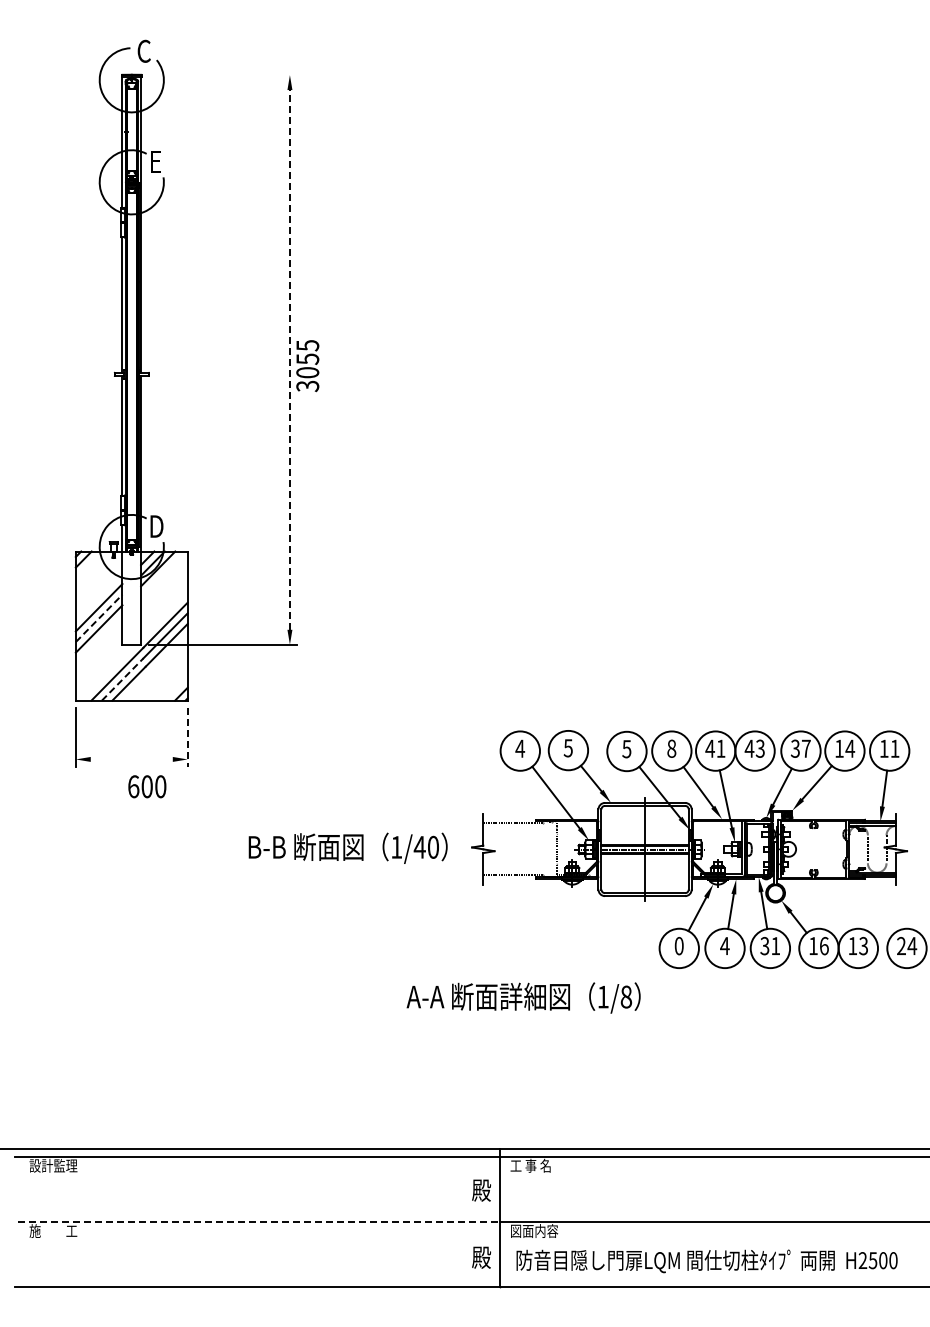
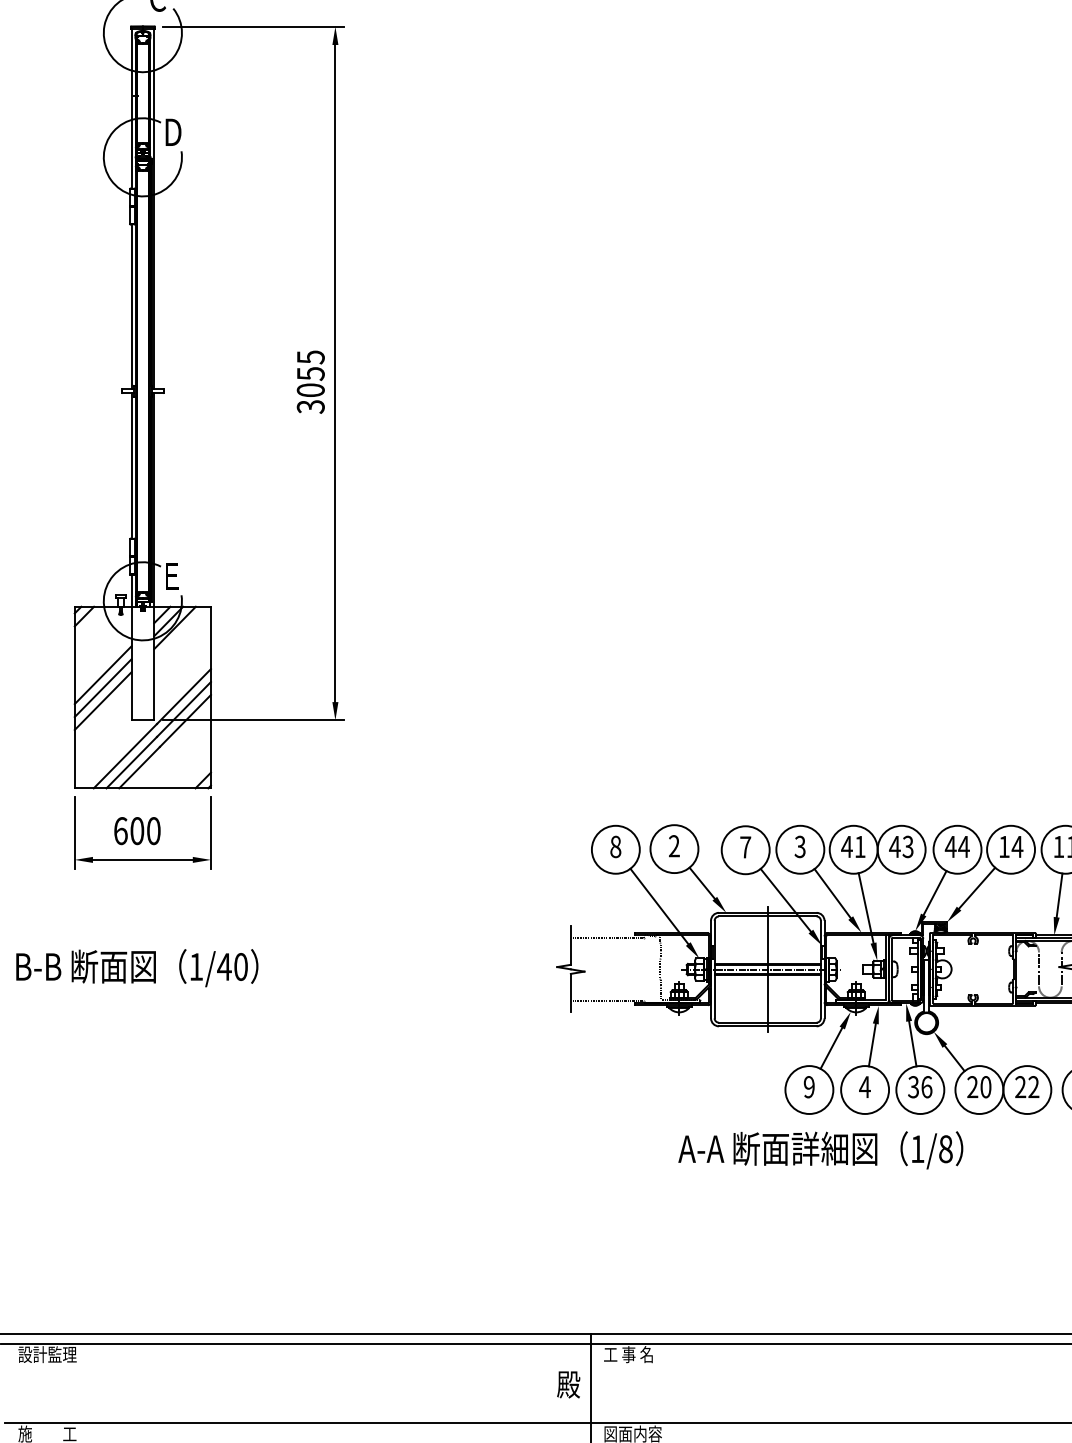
line: (222, 75) -> (253, 27), added
text: (156, 161) -> (172, 131), E -> D
line: (289, 359) -> (334, 373), dashed -> solid
text: (307, 366) -> (310, 382), moved
text: (156, 526) -> (172, 576), D -> E
line: (99, 618) -> (103, 688), dashed -> solid
line: (122, 679) -> (131, 762), dashed -> solid
line: (187, 738) -> (210, 834), dashed -> solid
text: (520, 748) -> (616, 846), 4 -> 8
text: (567, 748) -> (673, 846), 5 -> 2
text: (671, 748) -> (799, 846), 8 -> 3
text: (800, 748) -> (956, 846), 37 -> 44
text: (626, 749) -> (745, 847), 5 -> 7
line: (131, 759) -> (142, 859), added
text: (147, 786) -> (137, 830), moved
text: (347, 847) -> (136, 967), moved
text: (858, 945) -> (1027, 1086), 13 -> 22
text: (678, 946) -> (808, 1087), 0 -> 9
text: (775, 946) -> (926, 1087), 31 -> 36
text: (818, 946) -> (978, 1087), 16 -> 20
text: (523, 997) -> (820, 1149), moved
line: (259, 1221) -> (298, 1422), dashed -> solid

